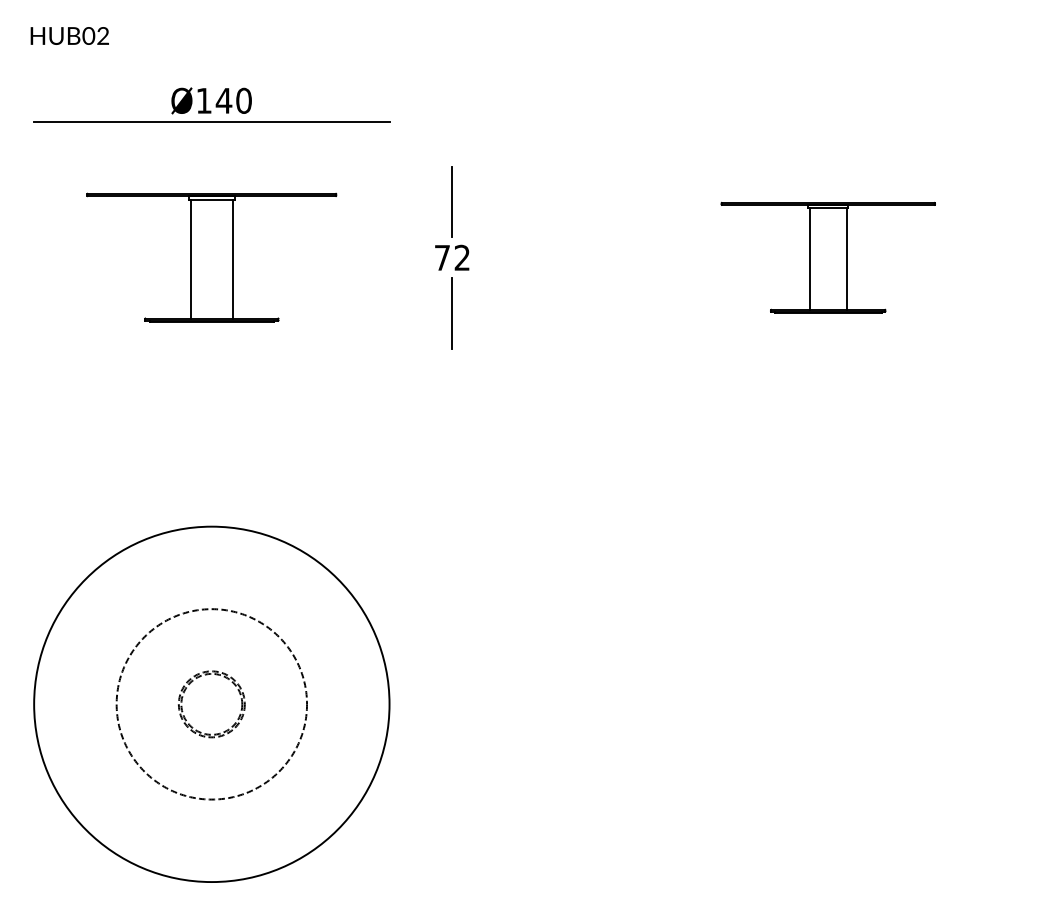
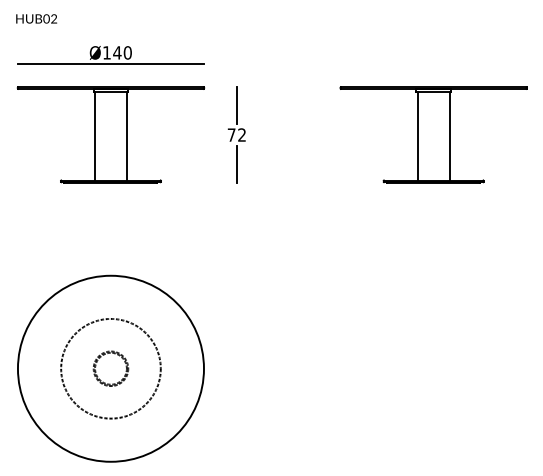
part: (210, 256) -> (110, 134), size x1.43
part: (828, 256) -> (433, 134), size x1.67

